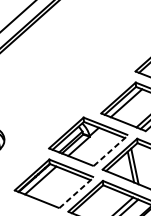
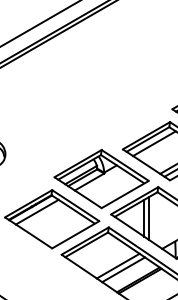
line: (111, 150) -> (125, 194), dashed -> solid
line: (77, 192) -> (76, 234), dashed -> solid

